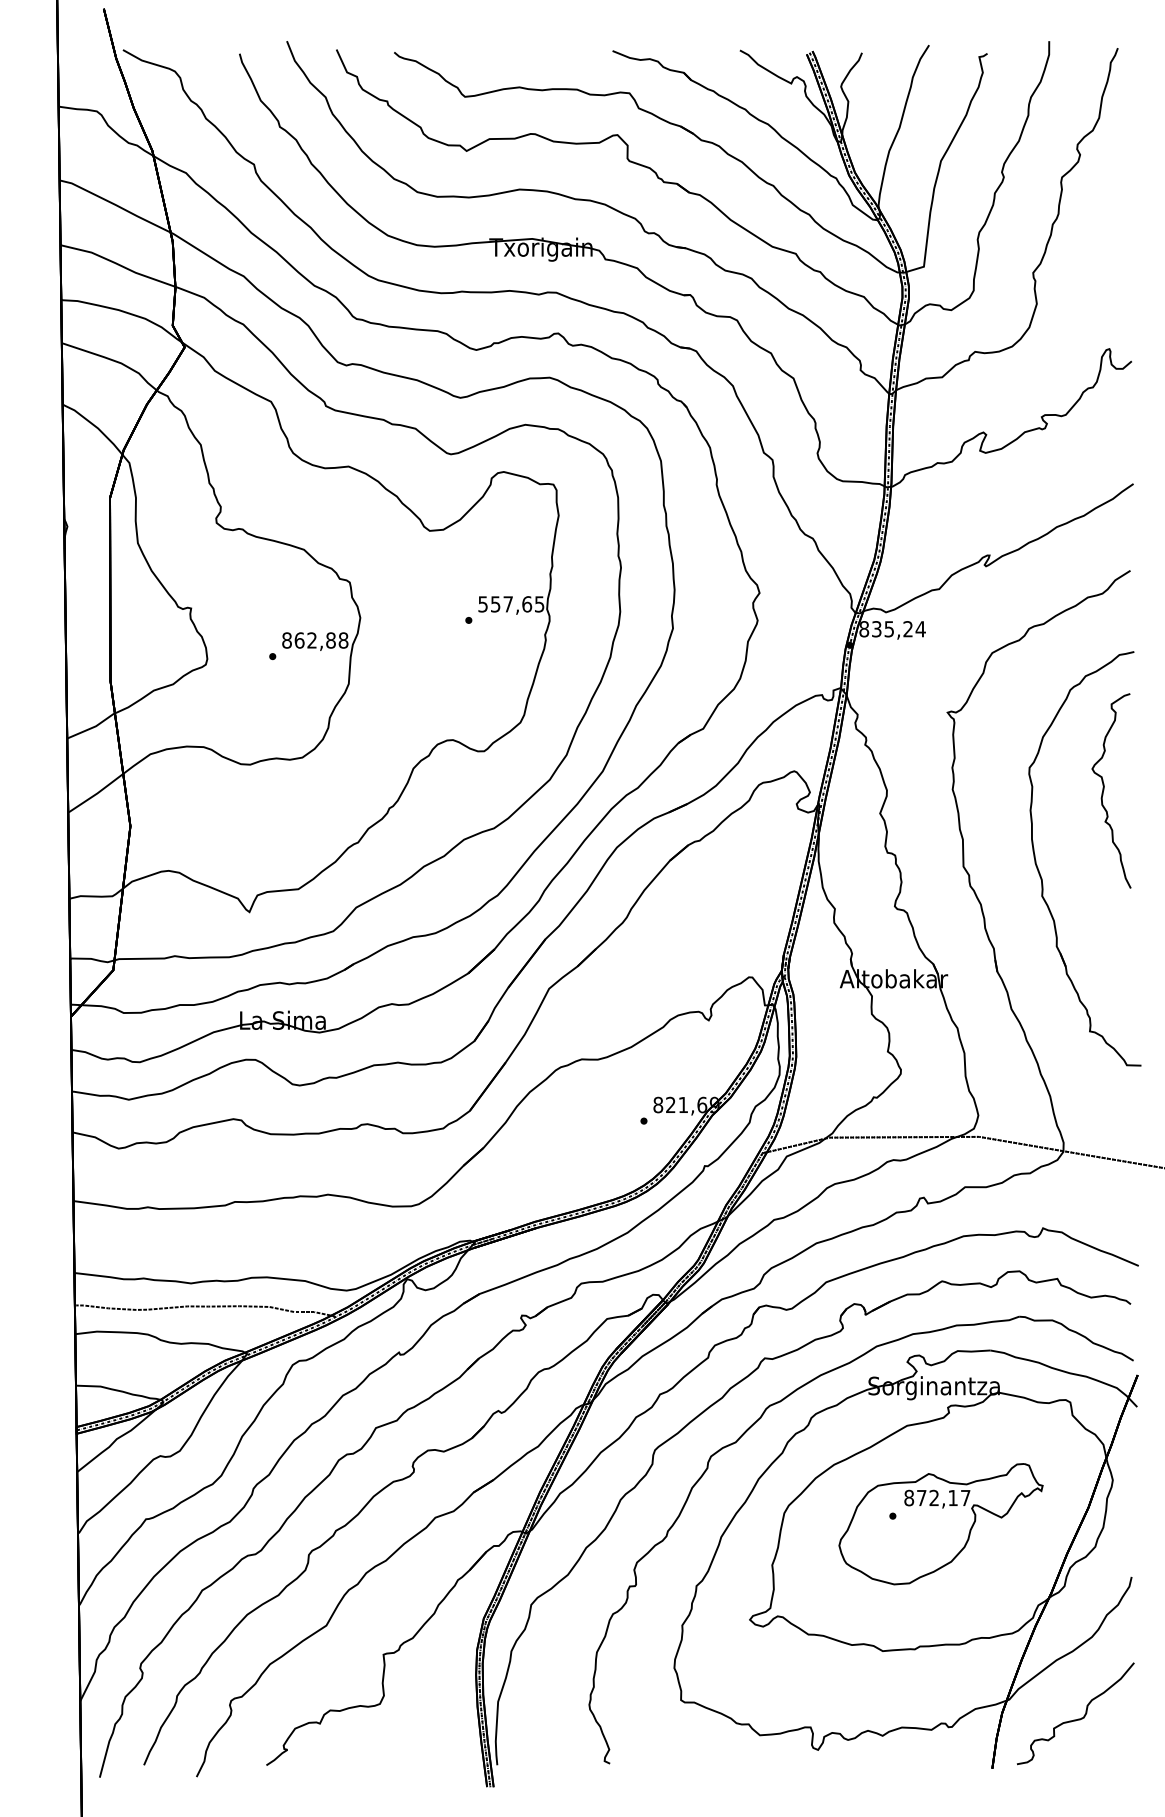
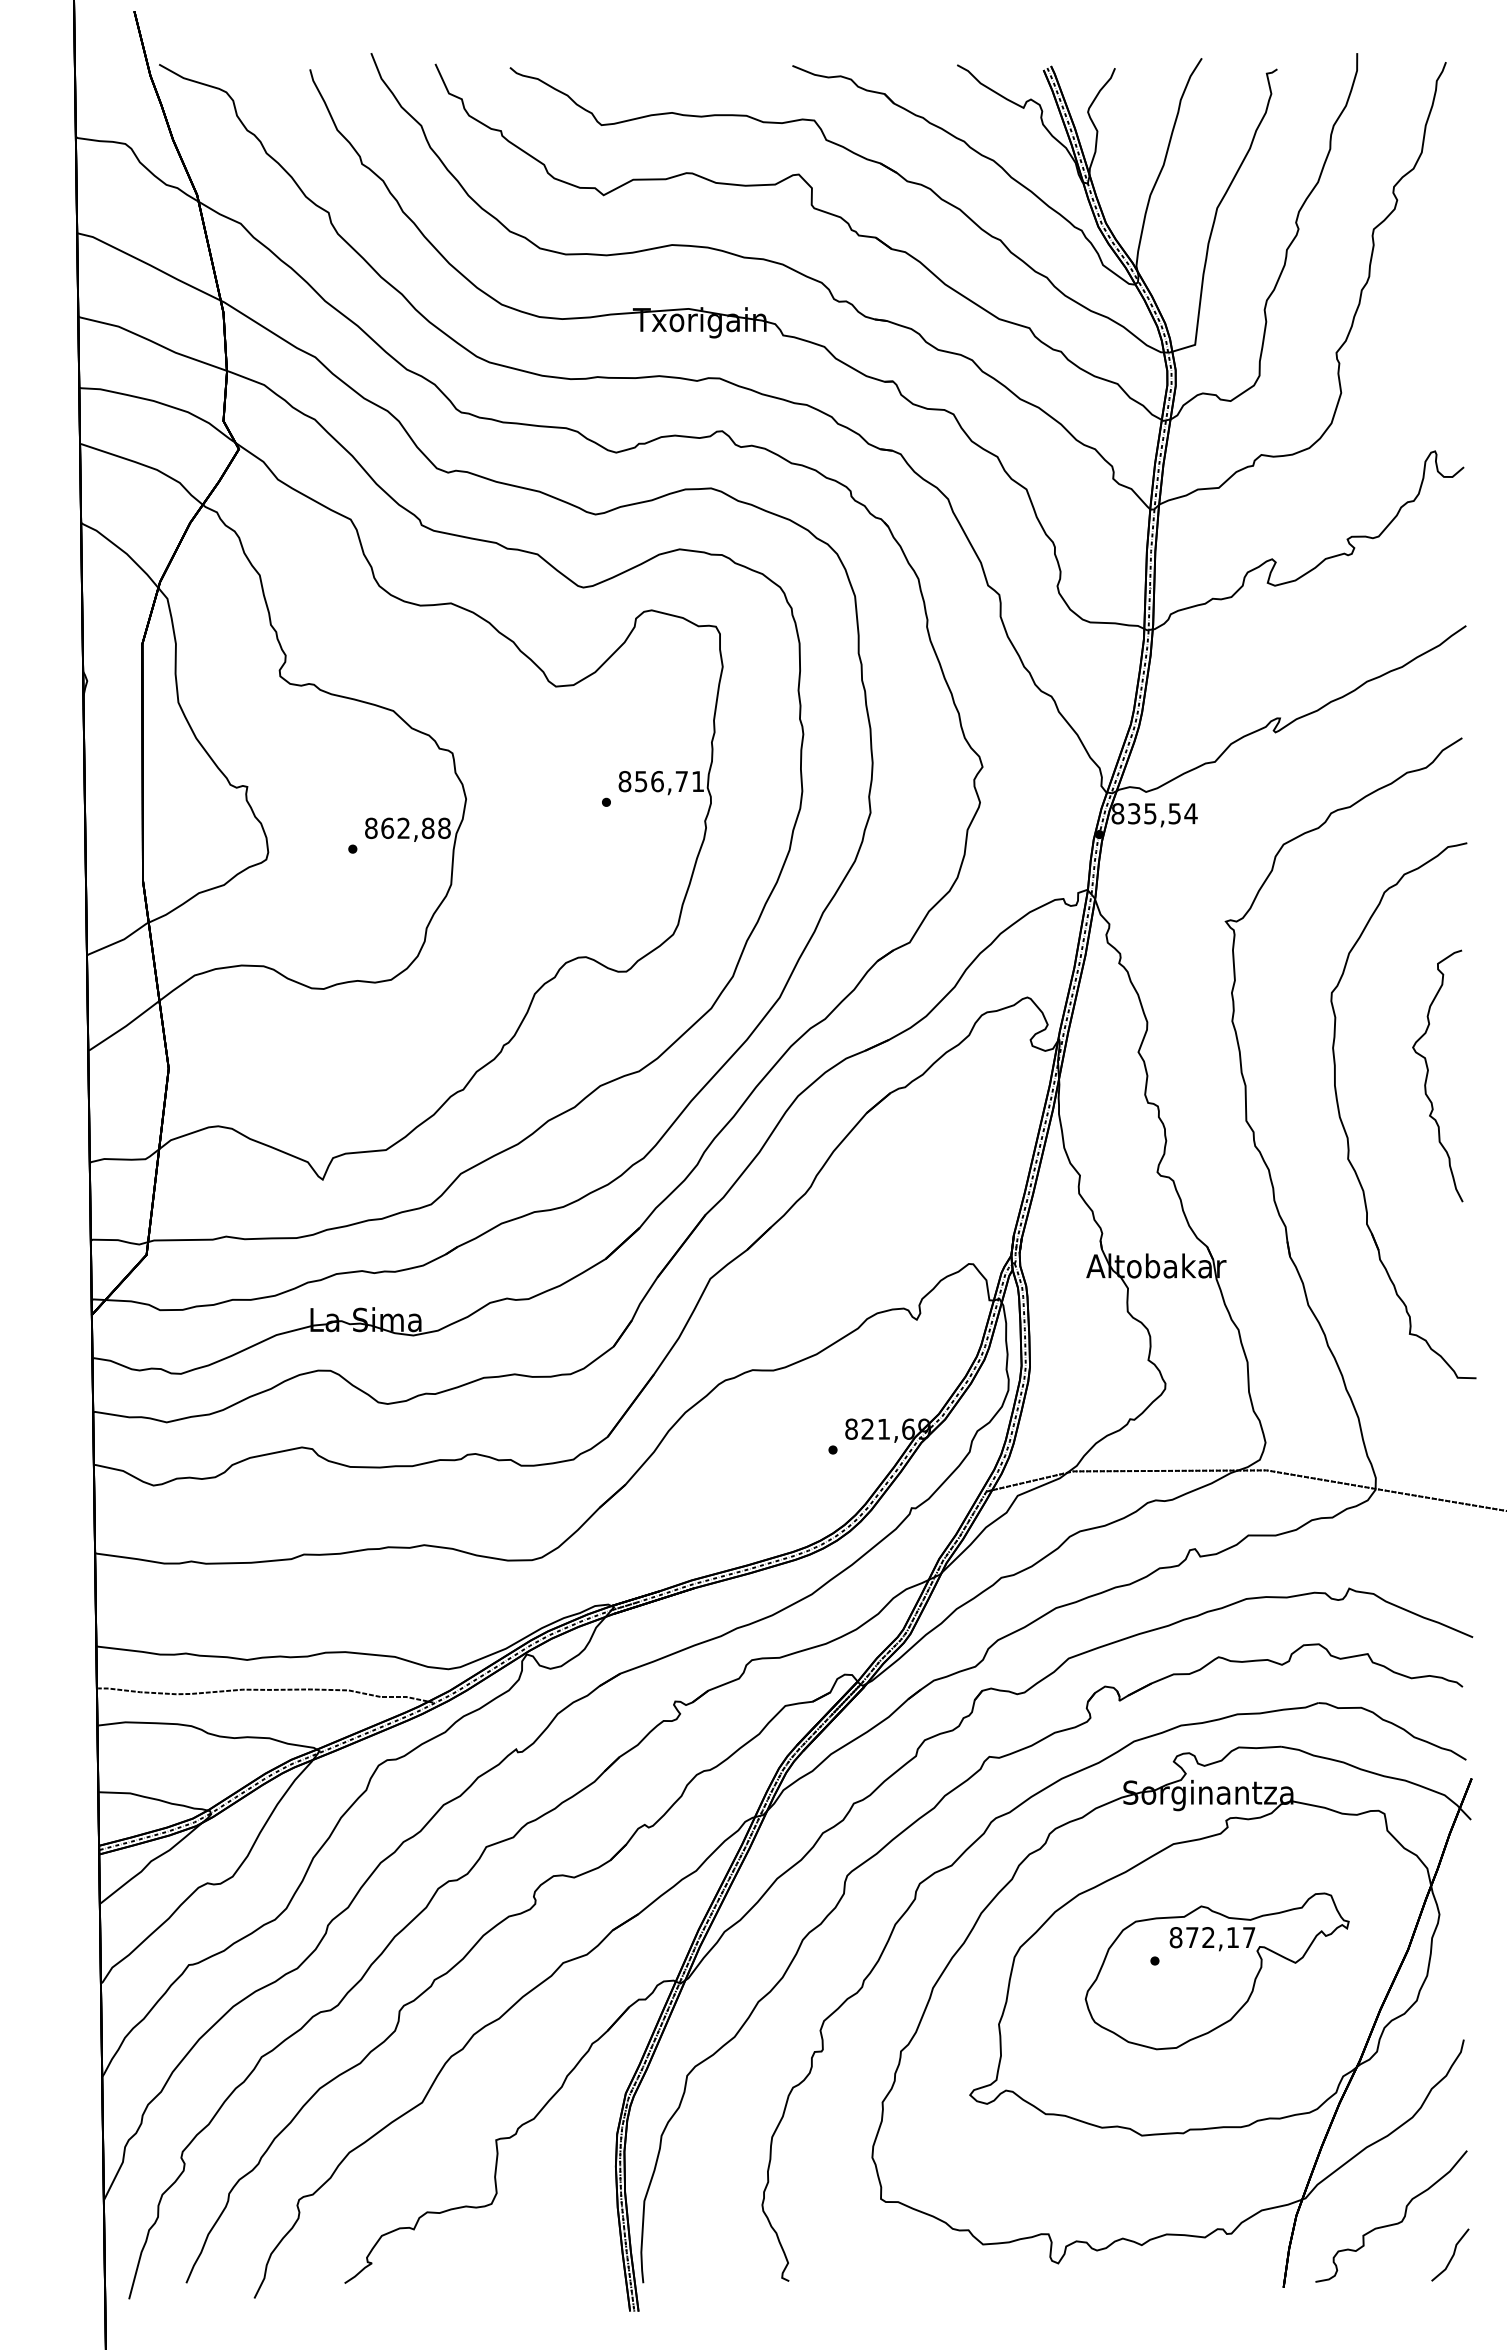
text: (510, 604) -> (660, 781), 557,65 -> 856,71
text: (907, 629) -> (1174, 813), 835,24 -> 835,54
curve: (1104, 789) -> (1428, 1074), moved
line: (1122, 1743) -> (1452, 2254), added

